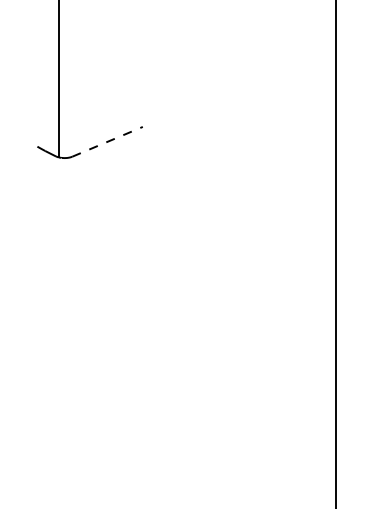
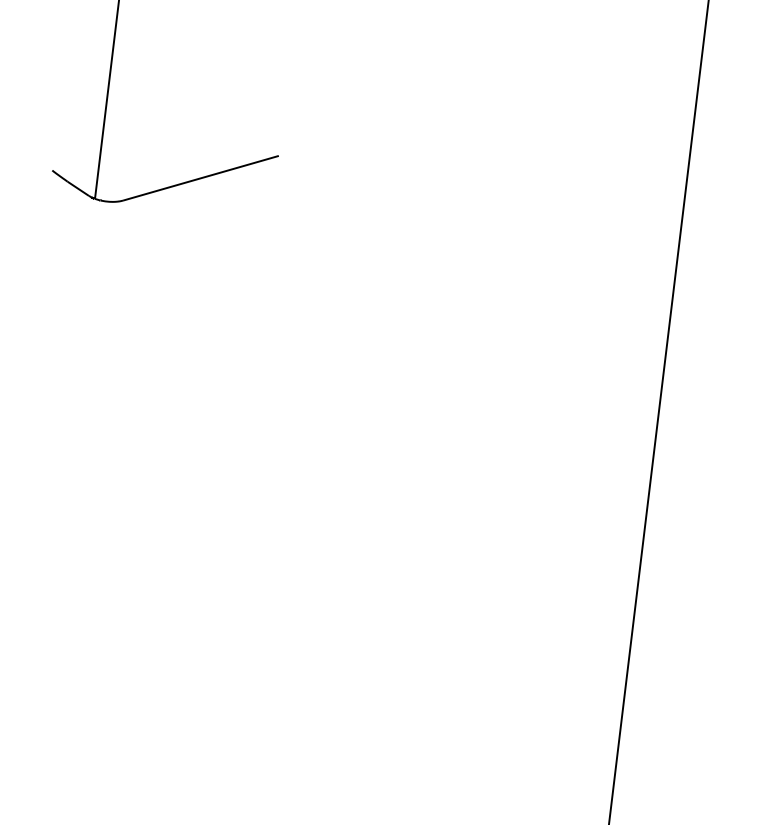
line: (108, 141) -> (203, 177), dashed -> solid

